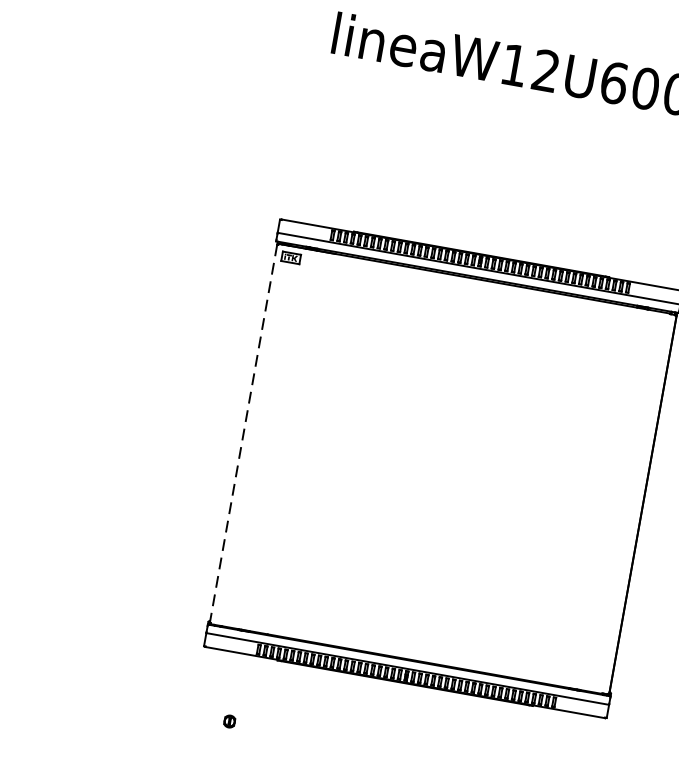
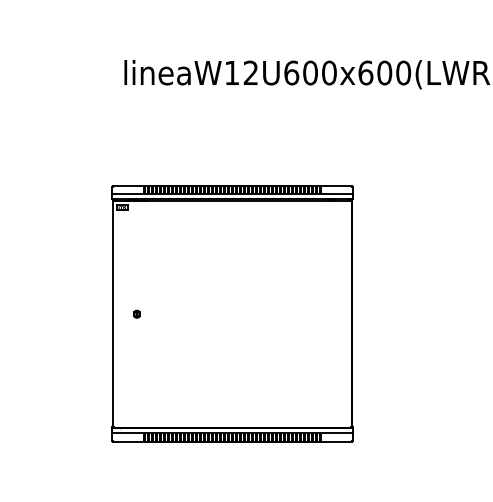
line: (243, 434) -> (113, 314), dashed -> solid
part: (229, 720) -> (136, 313), moved

